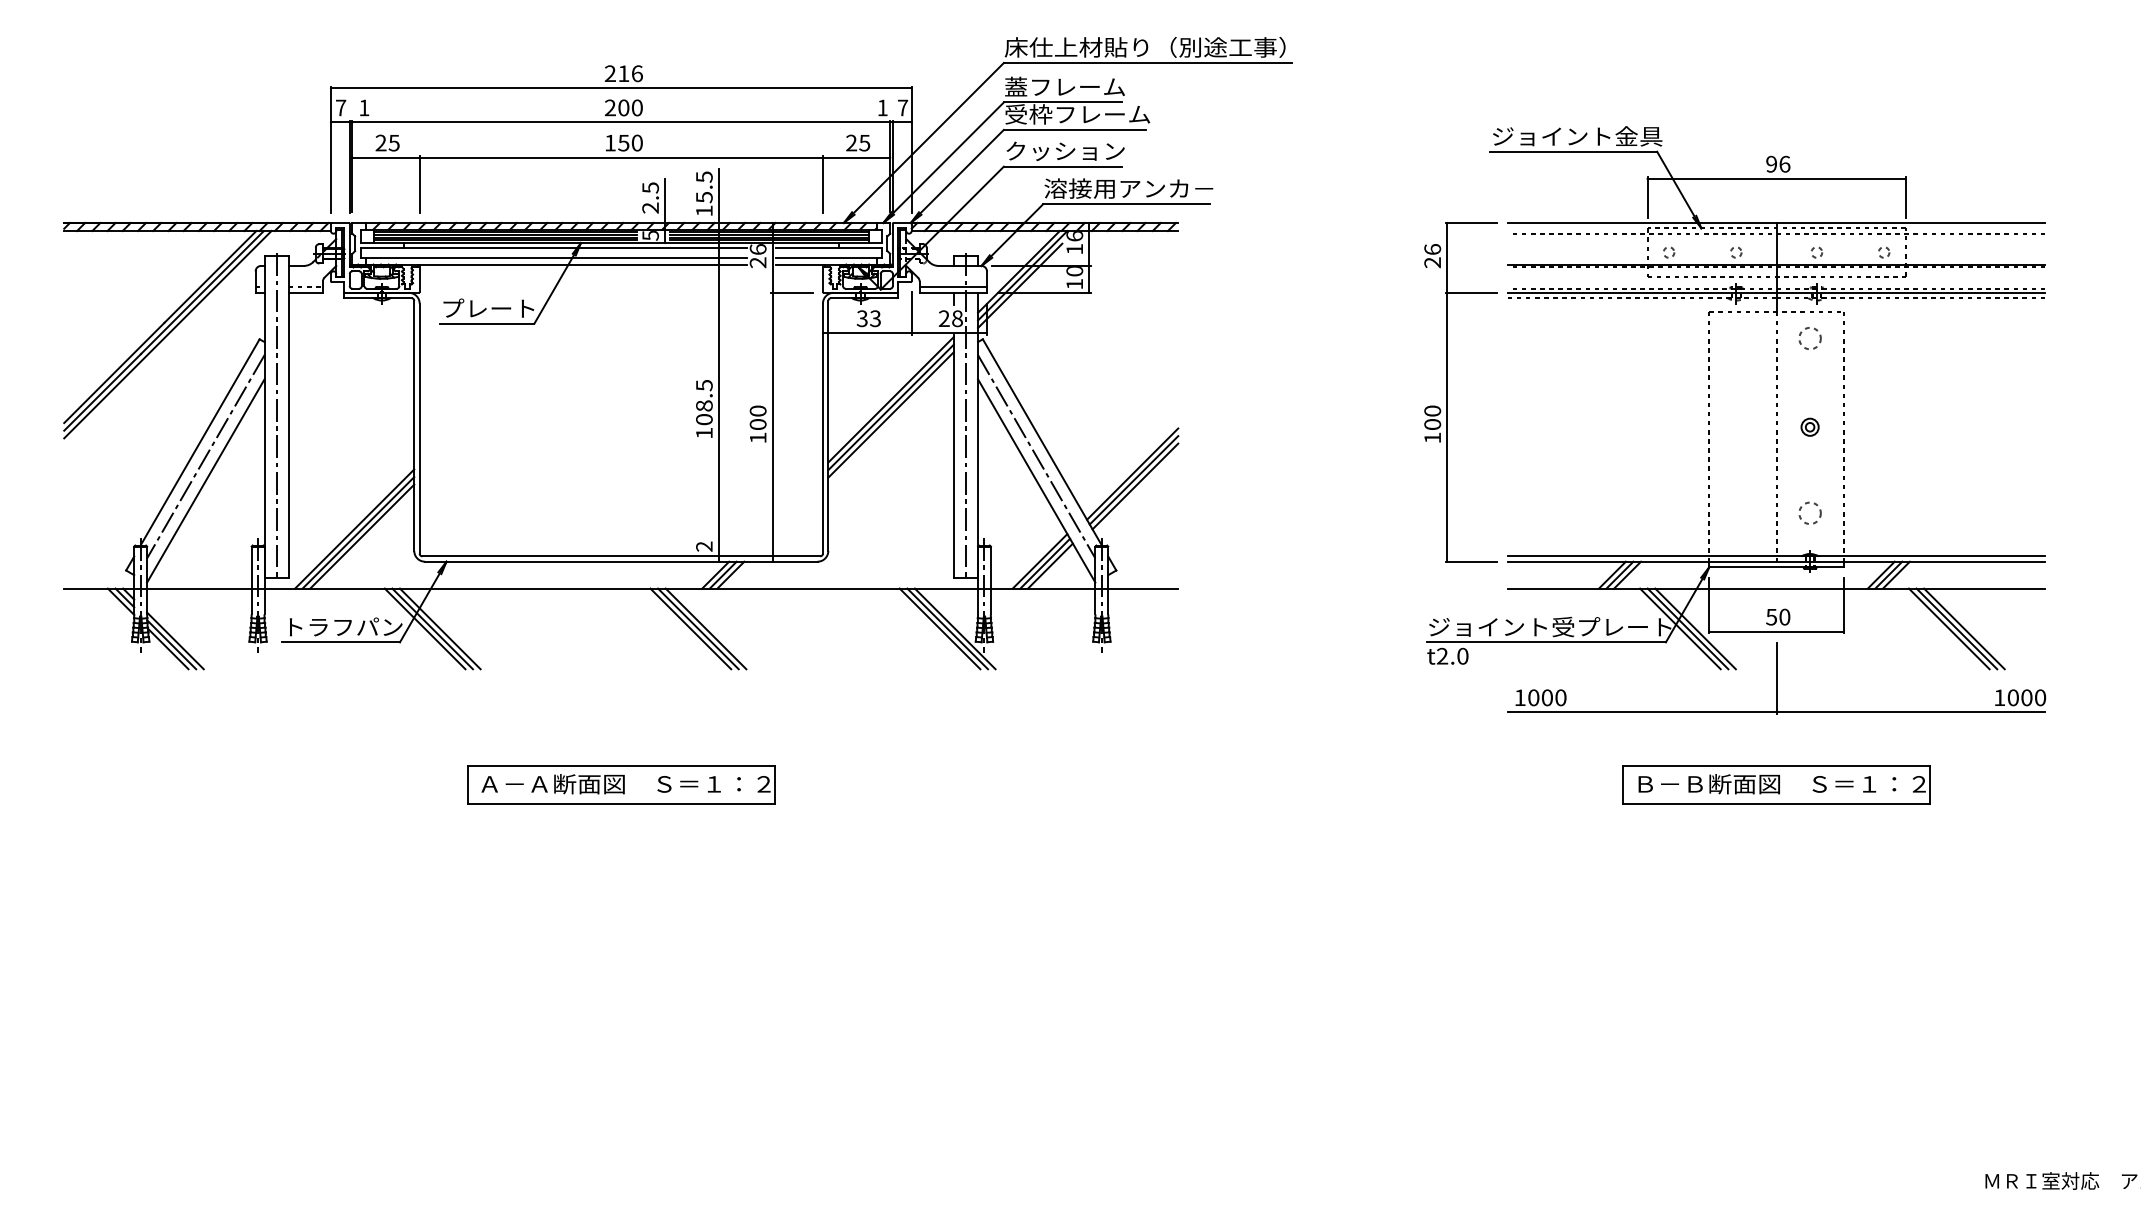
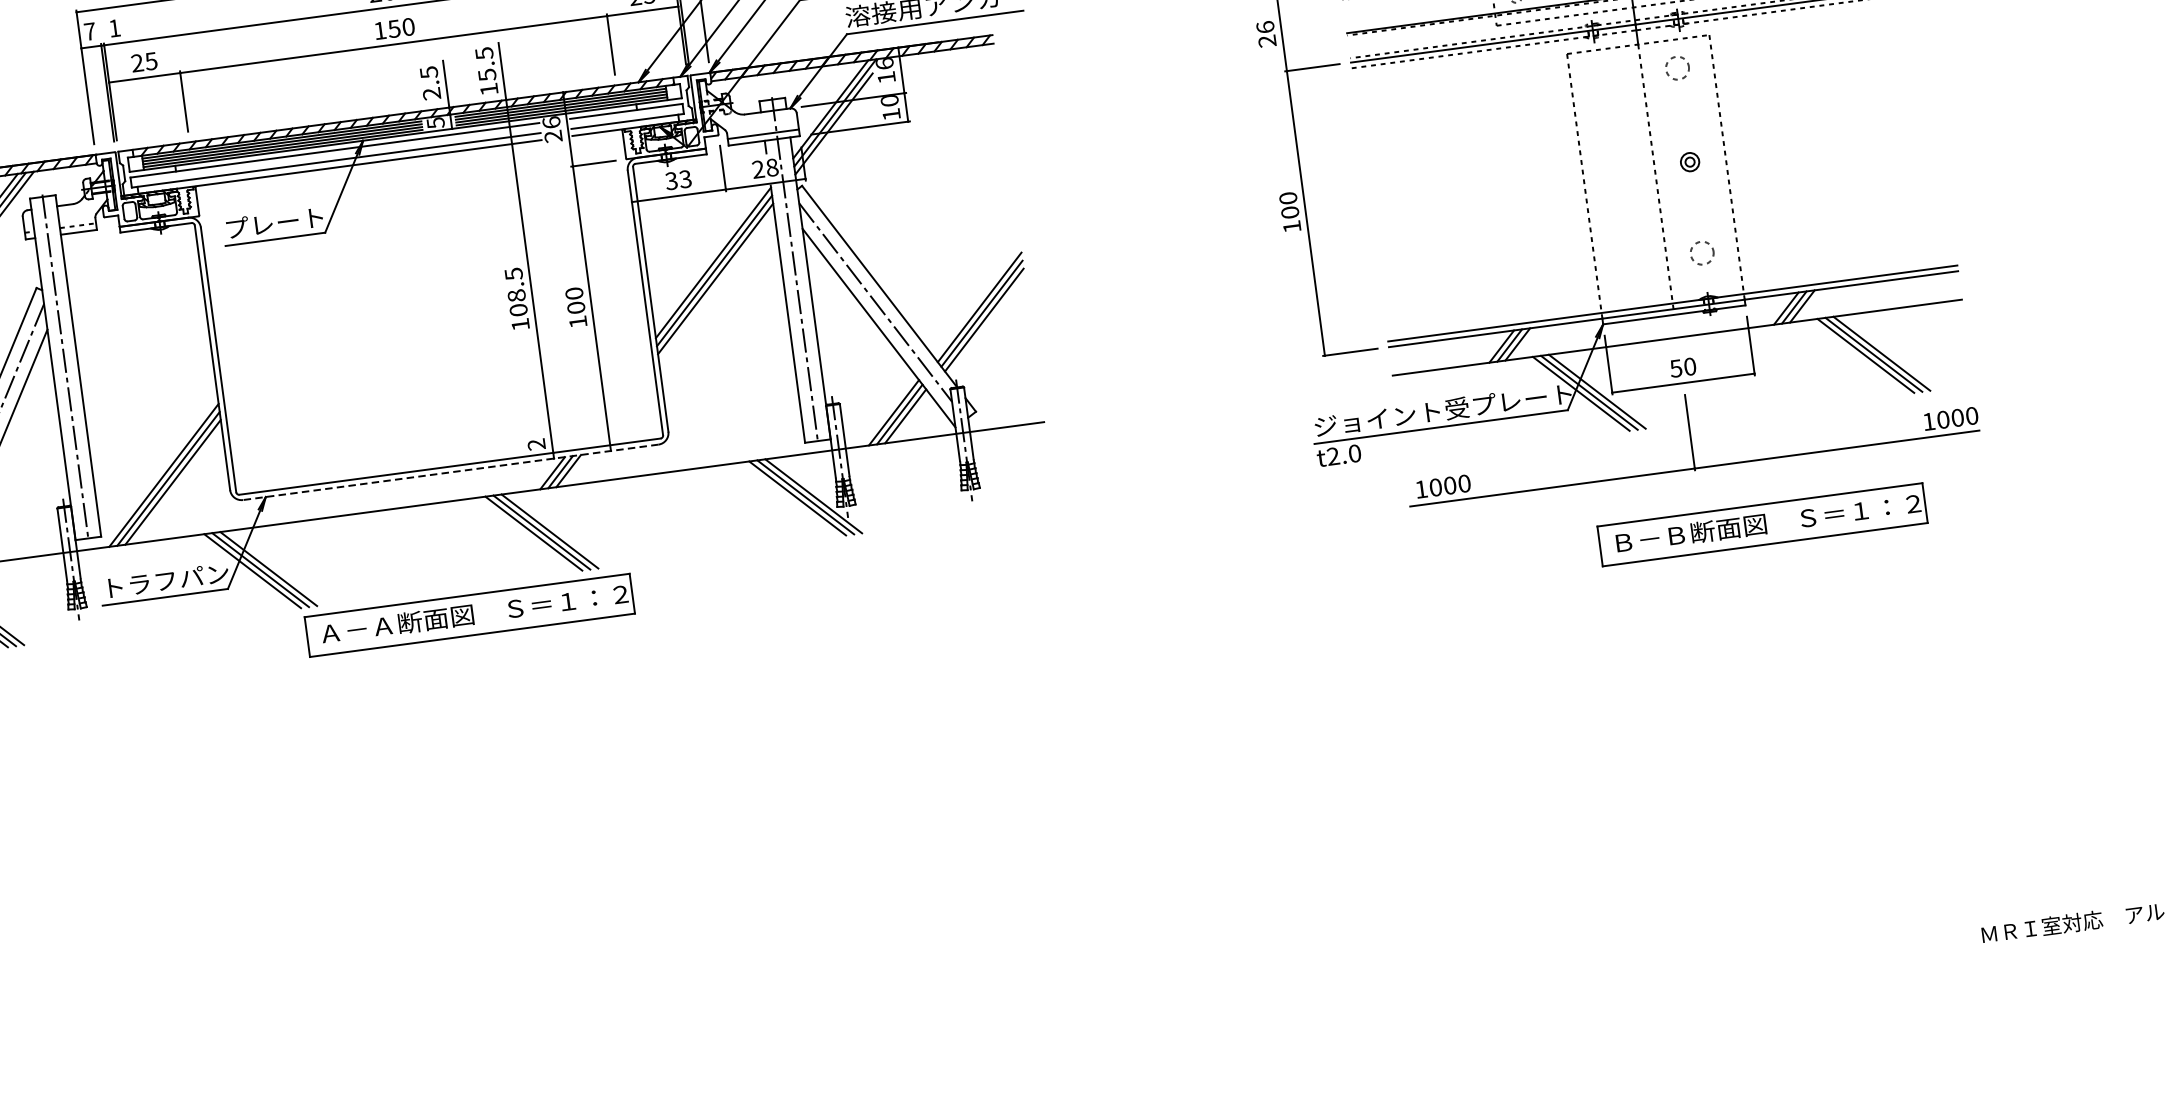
line: (620, 561) -> (449, 472), solid -> dashed
part: (621, 784) -> (470, 614), moved
part: (1776, 784) -> (1762, 524), moved

